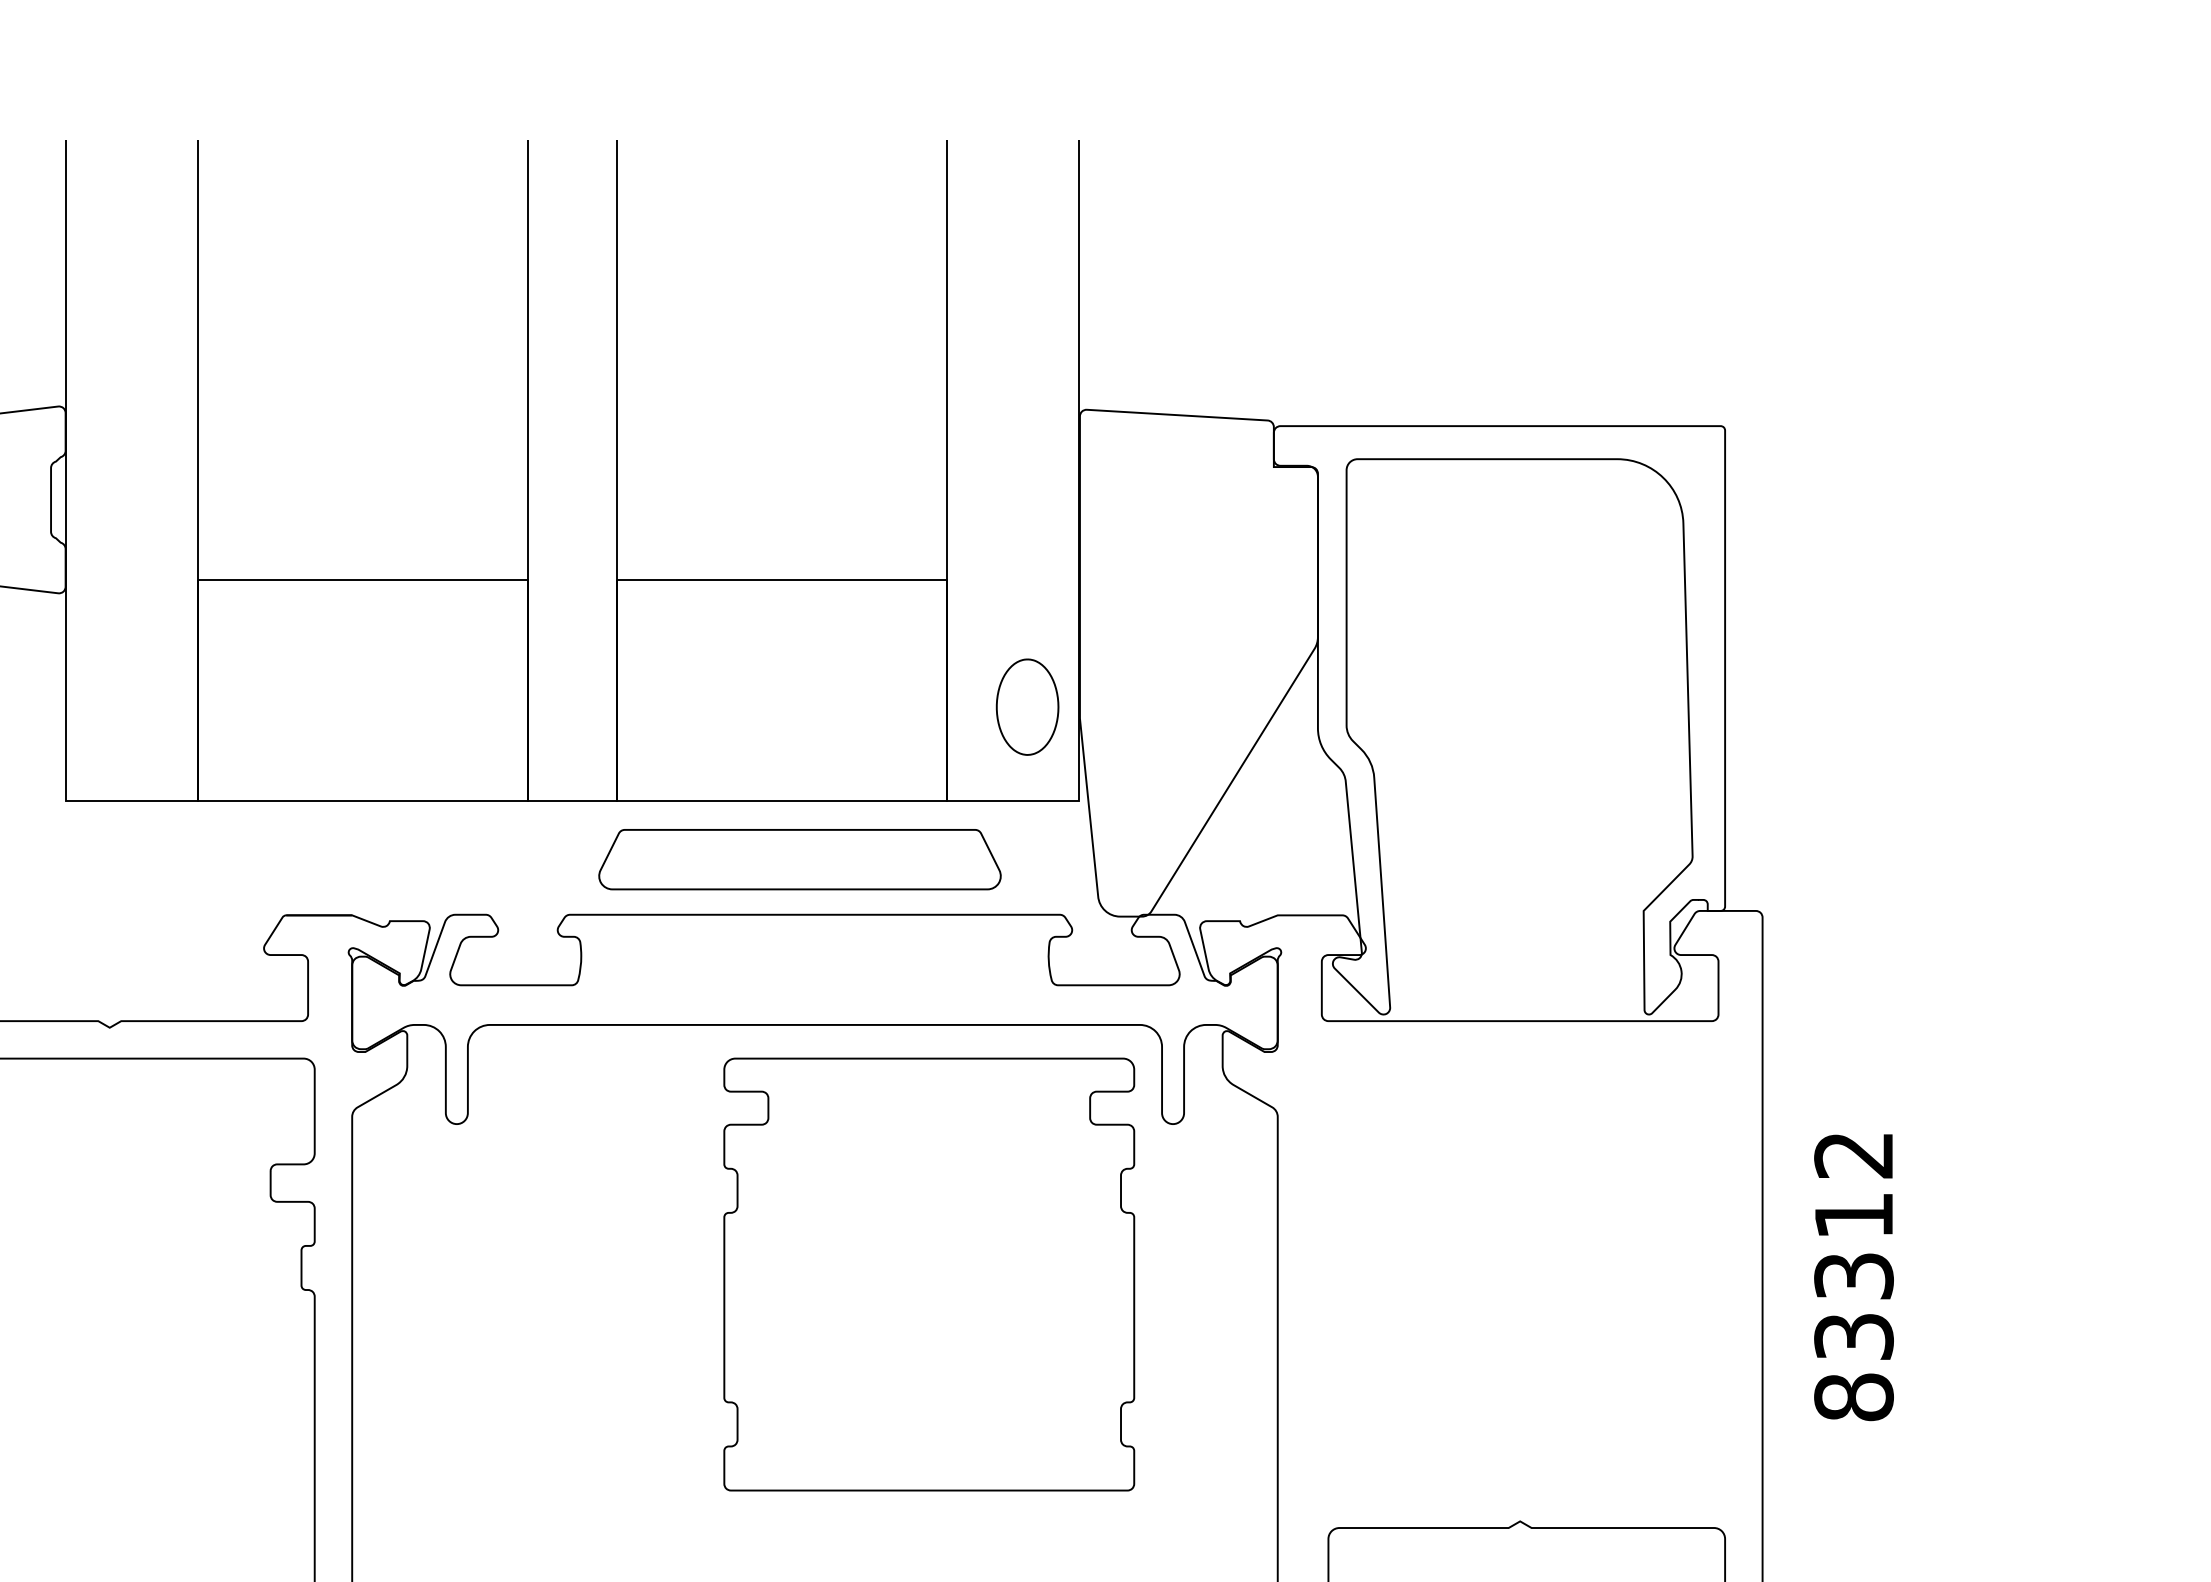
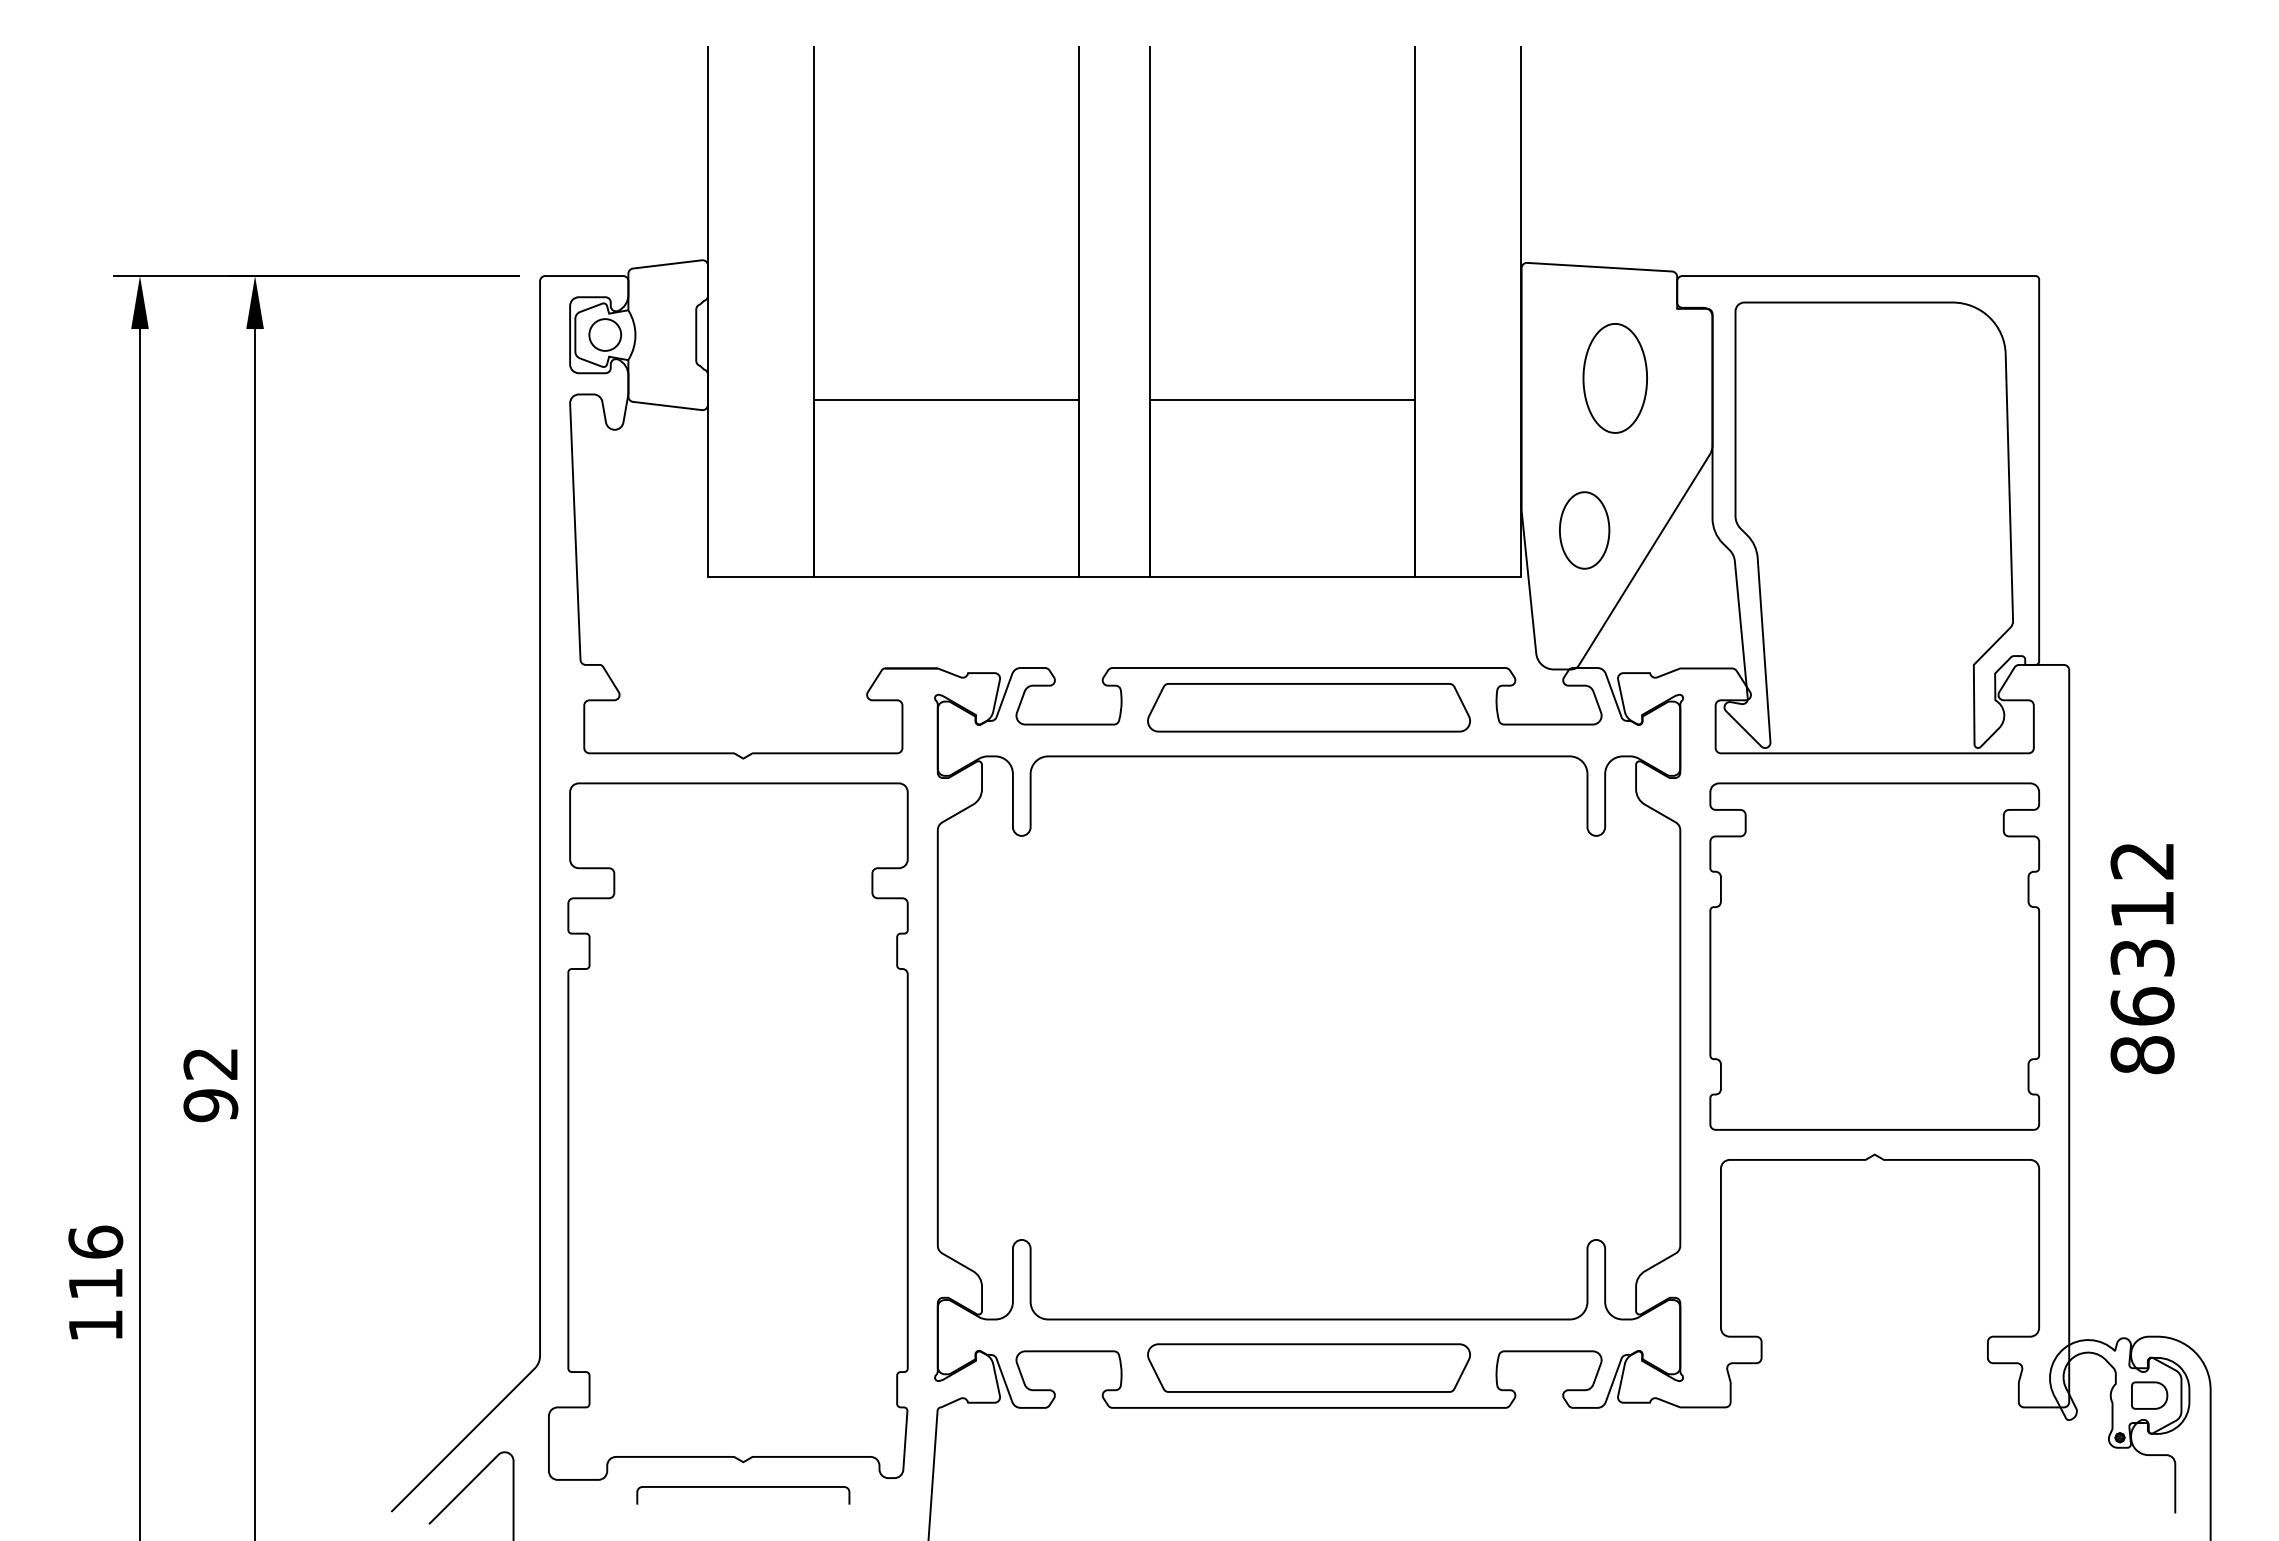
part: (1195, 553) -> (1614, 378), added
part: (1027, 707) -> (1584, 530), moved
part: (799, 859) -> (1308, 707), moved
part: (928, 1274) -> (1874, 956), moved
text: (1853, 1336) -> (2142, 1006), 83312 -> 86312

